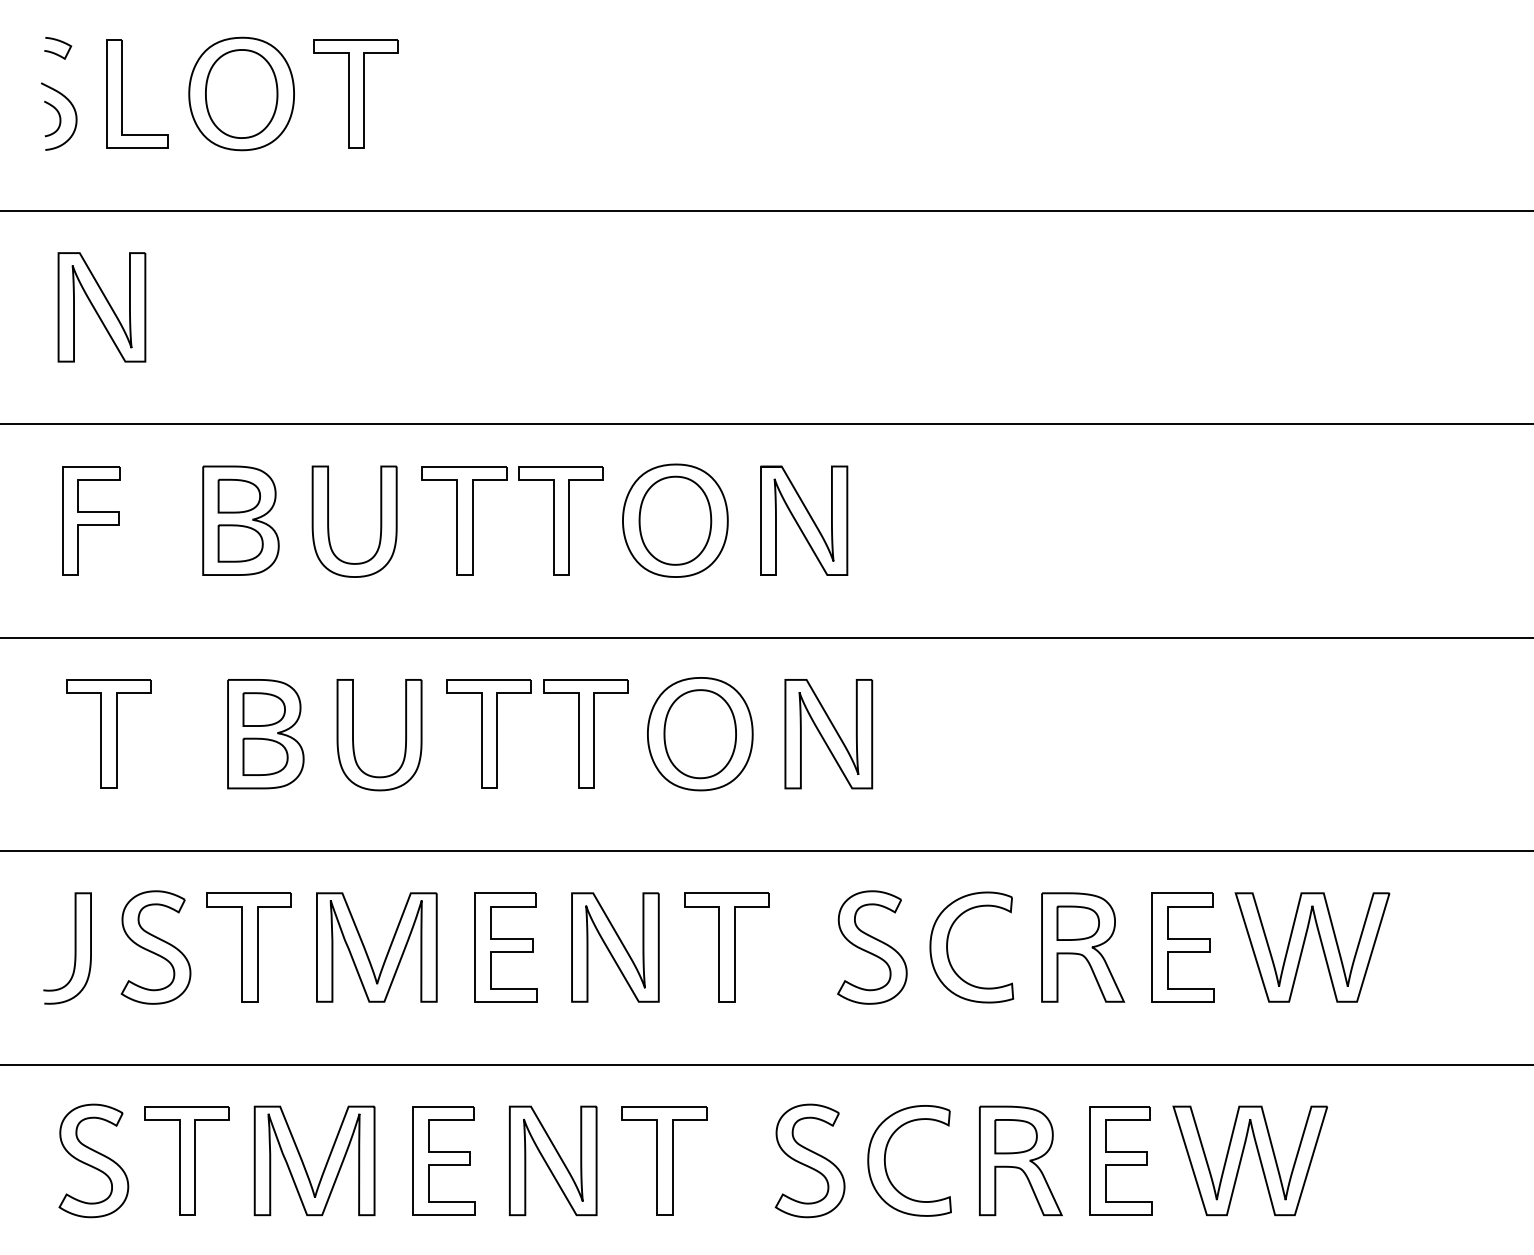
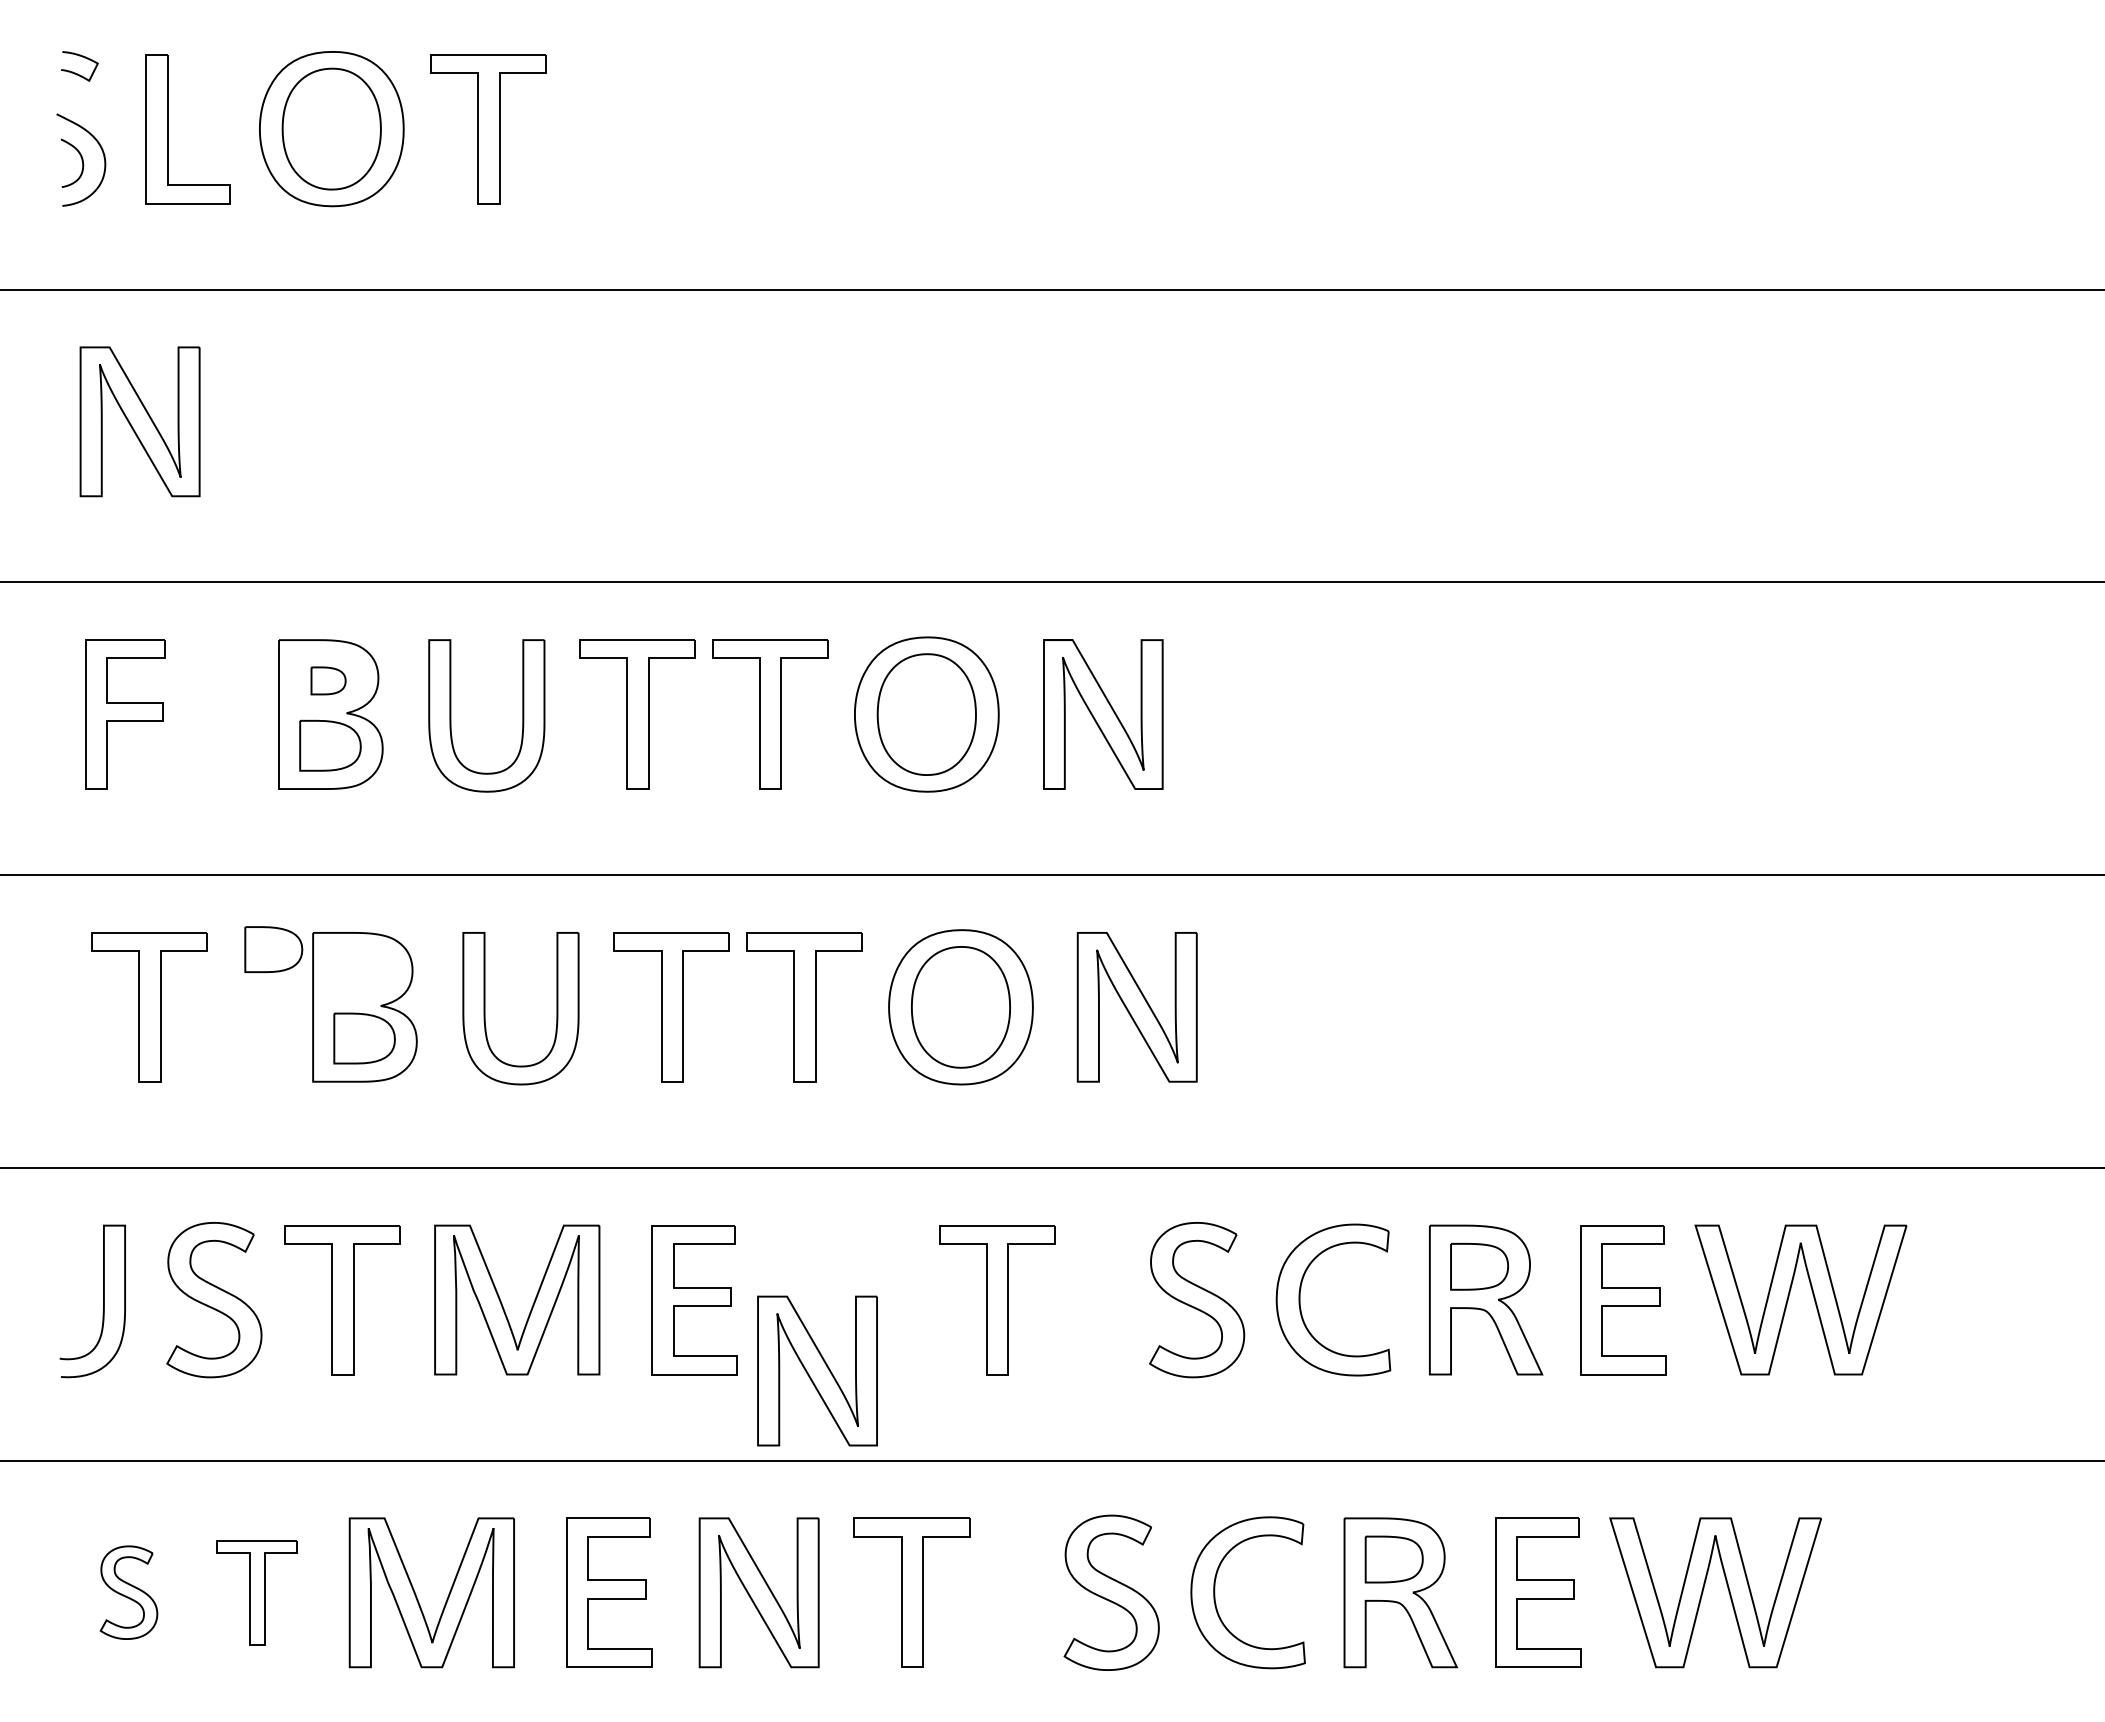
part: (239, 495) -> (328, 680), size x0.6
part: (264, 709) -> (273, 949), moved
part: (615, 947) -> (817, 1370), moved
part: (93, 1160) -> (128, 1592), size x0.6
part: (186, 1160) -> (256, 1592), size x0.7

